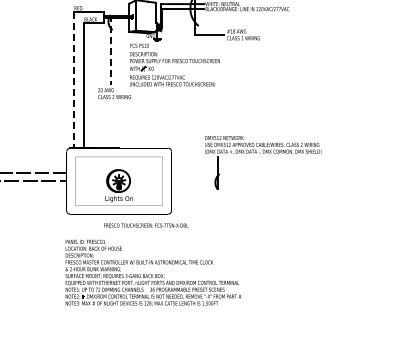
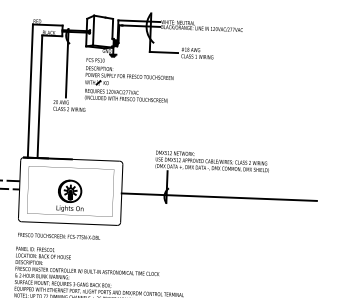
line: (110, 50) -> (67, 63), dashed -> solid
line: (73, 80) -> (29, 91), dashed -> solid
line: (271, 181) -> (219, 197), added
text: (146, 225) -> (59, 236), moved

